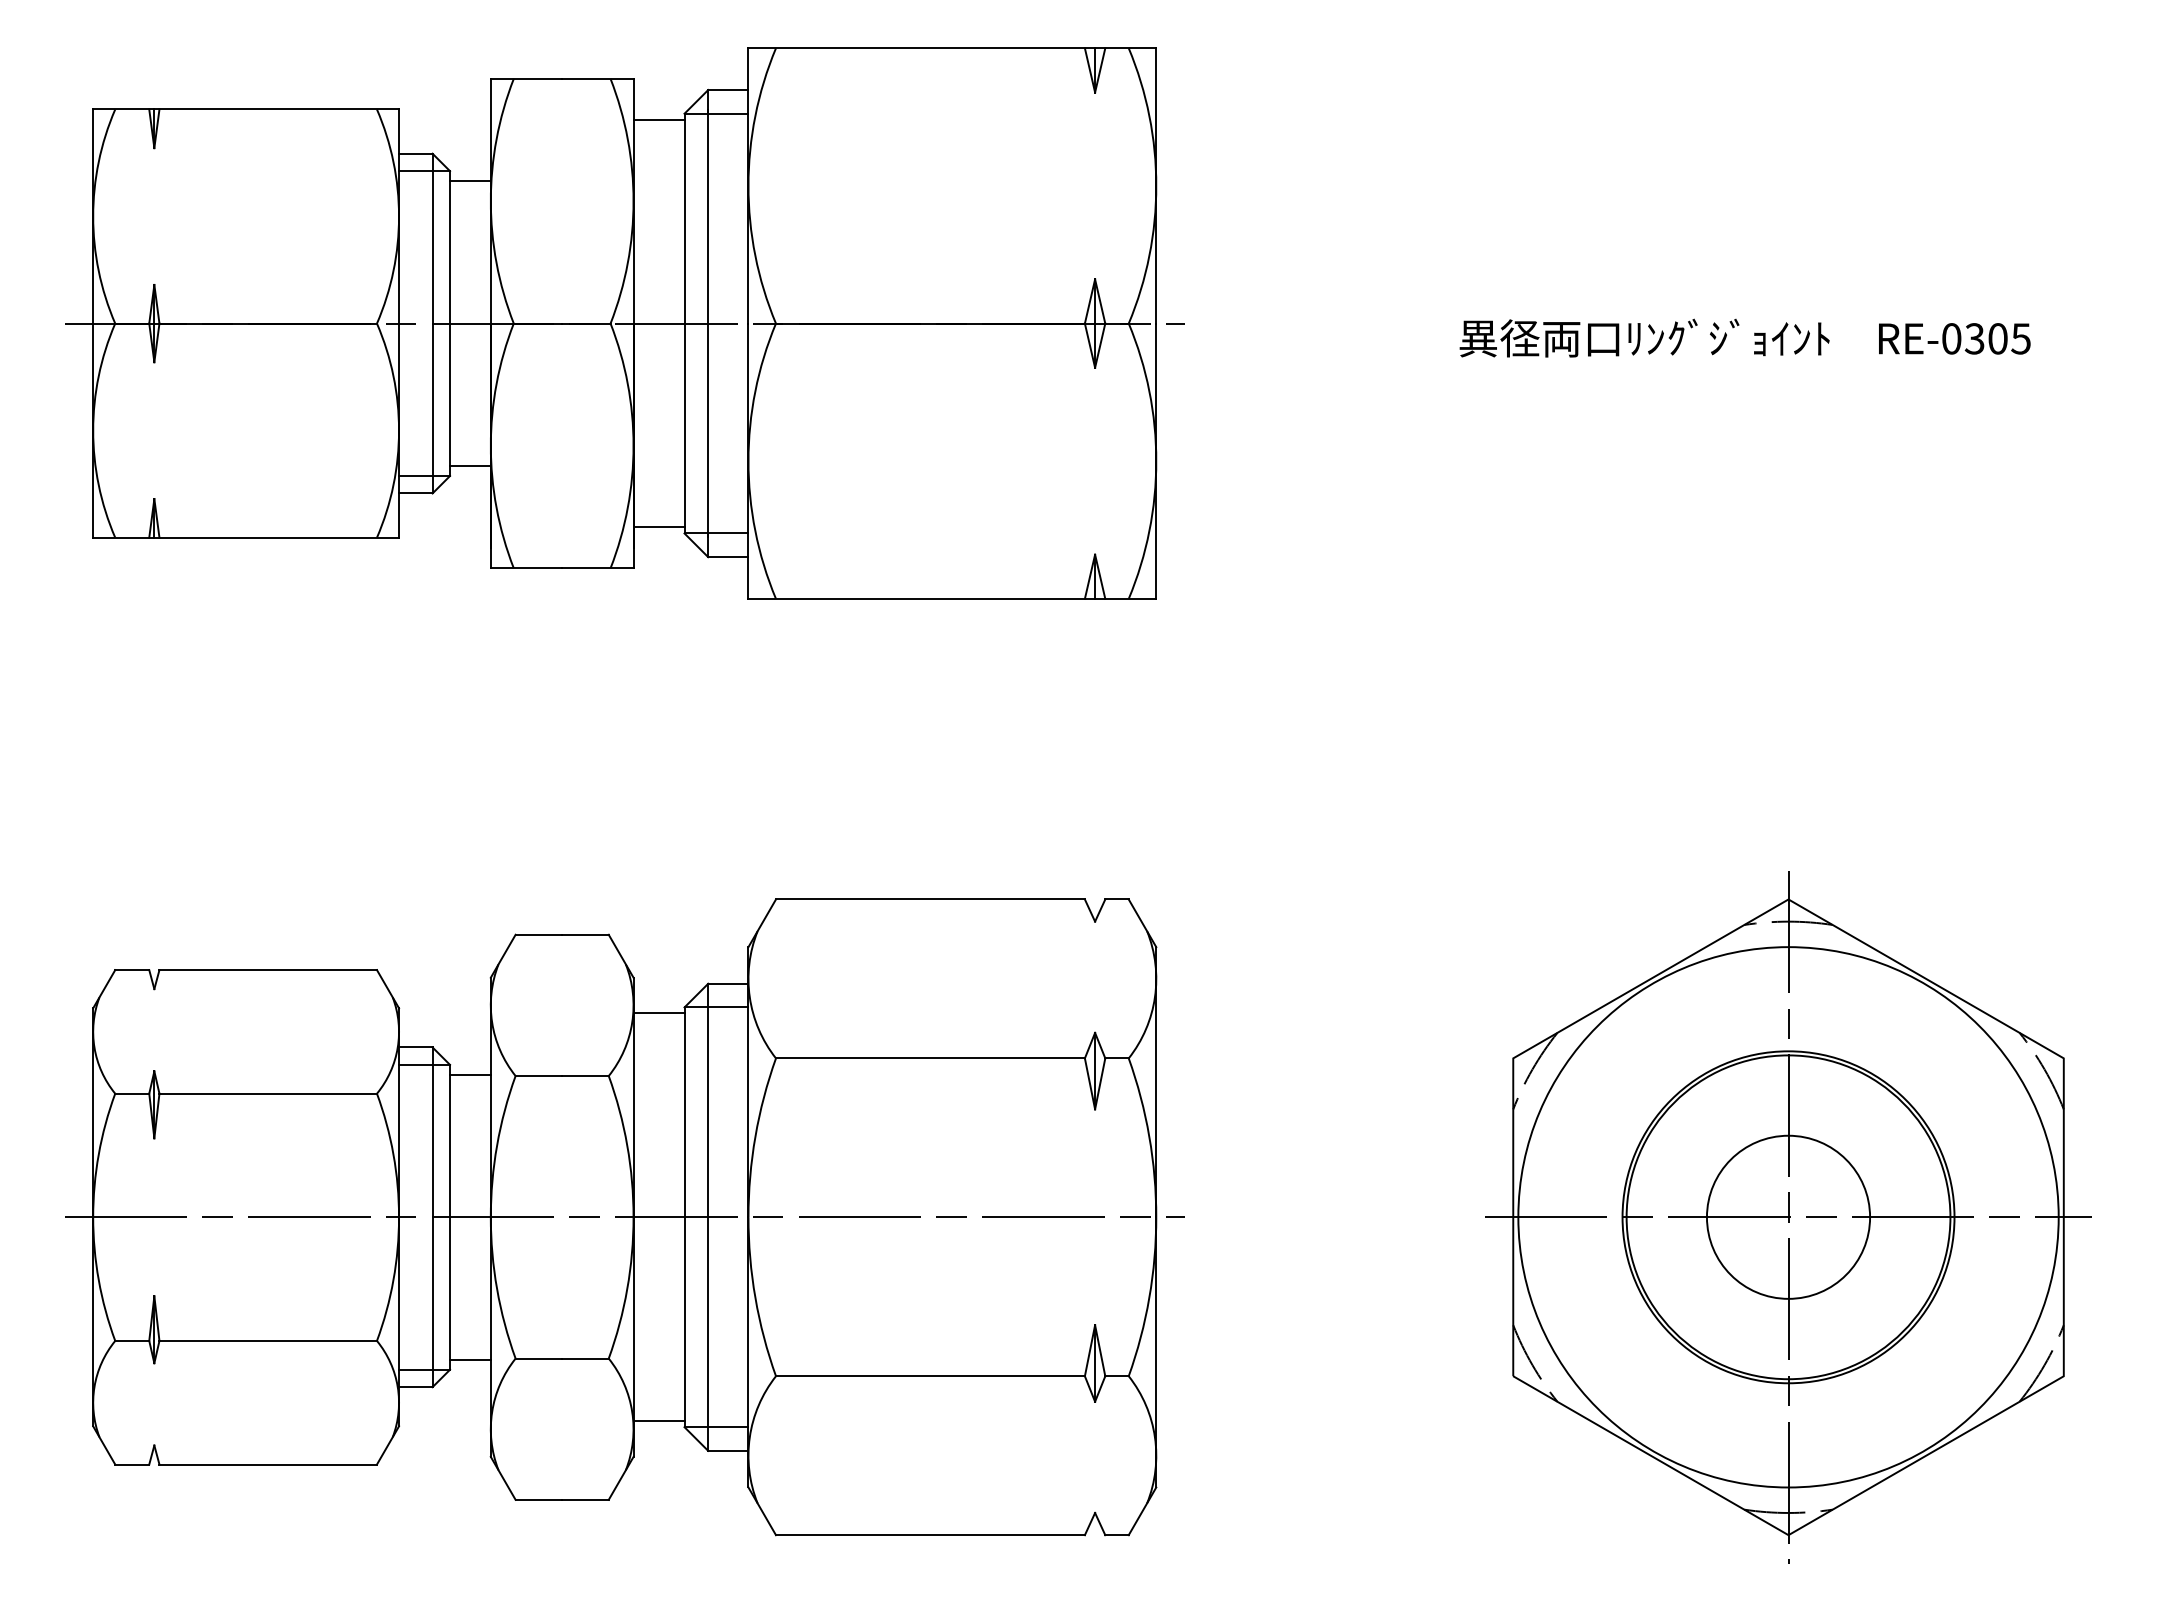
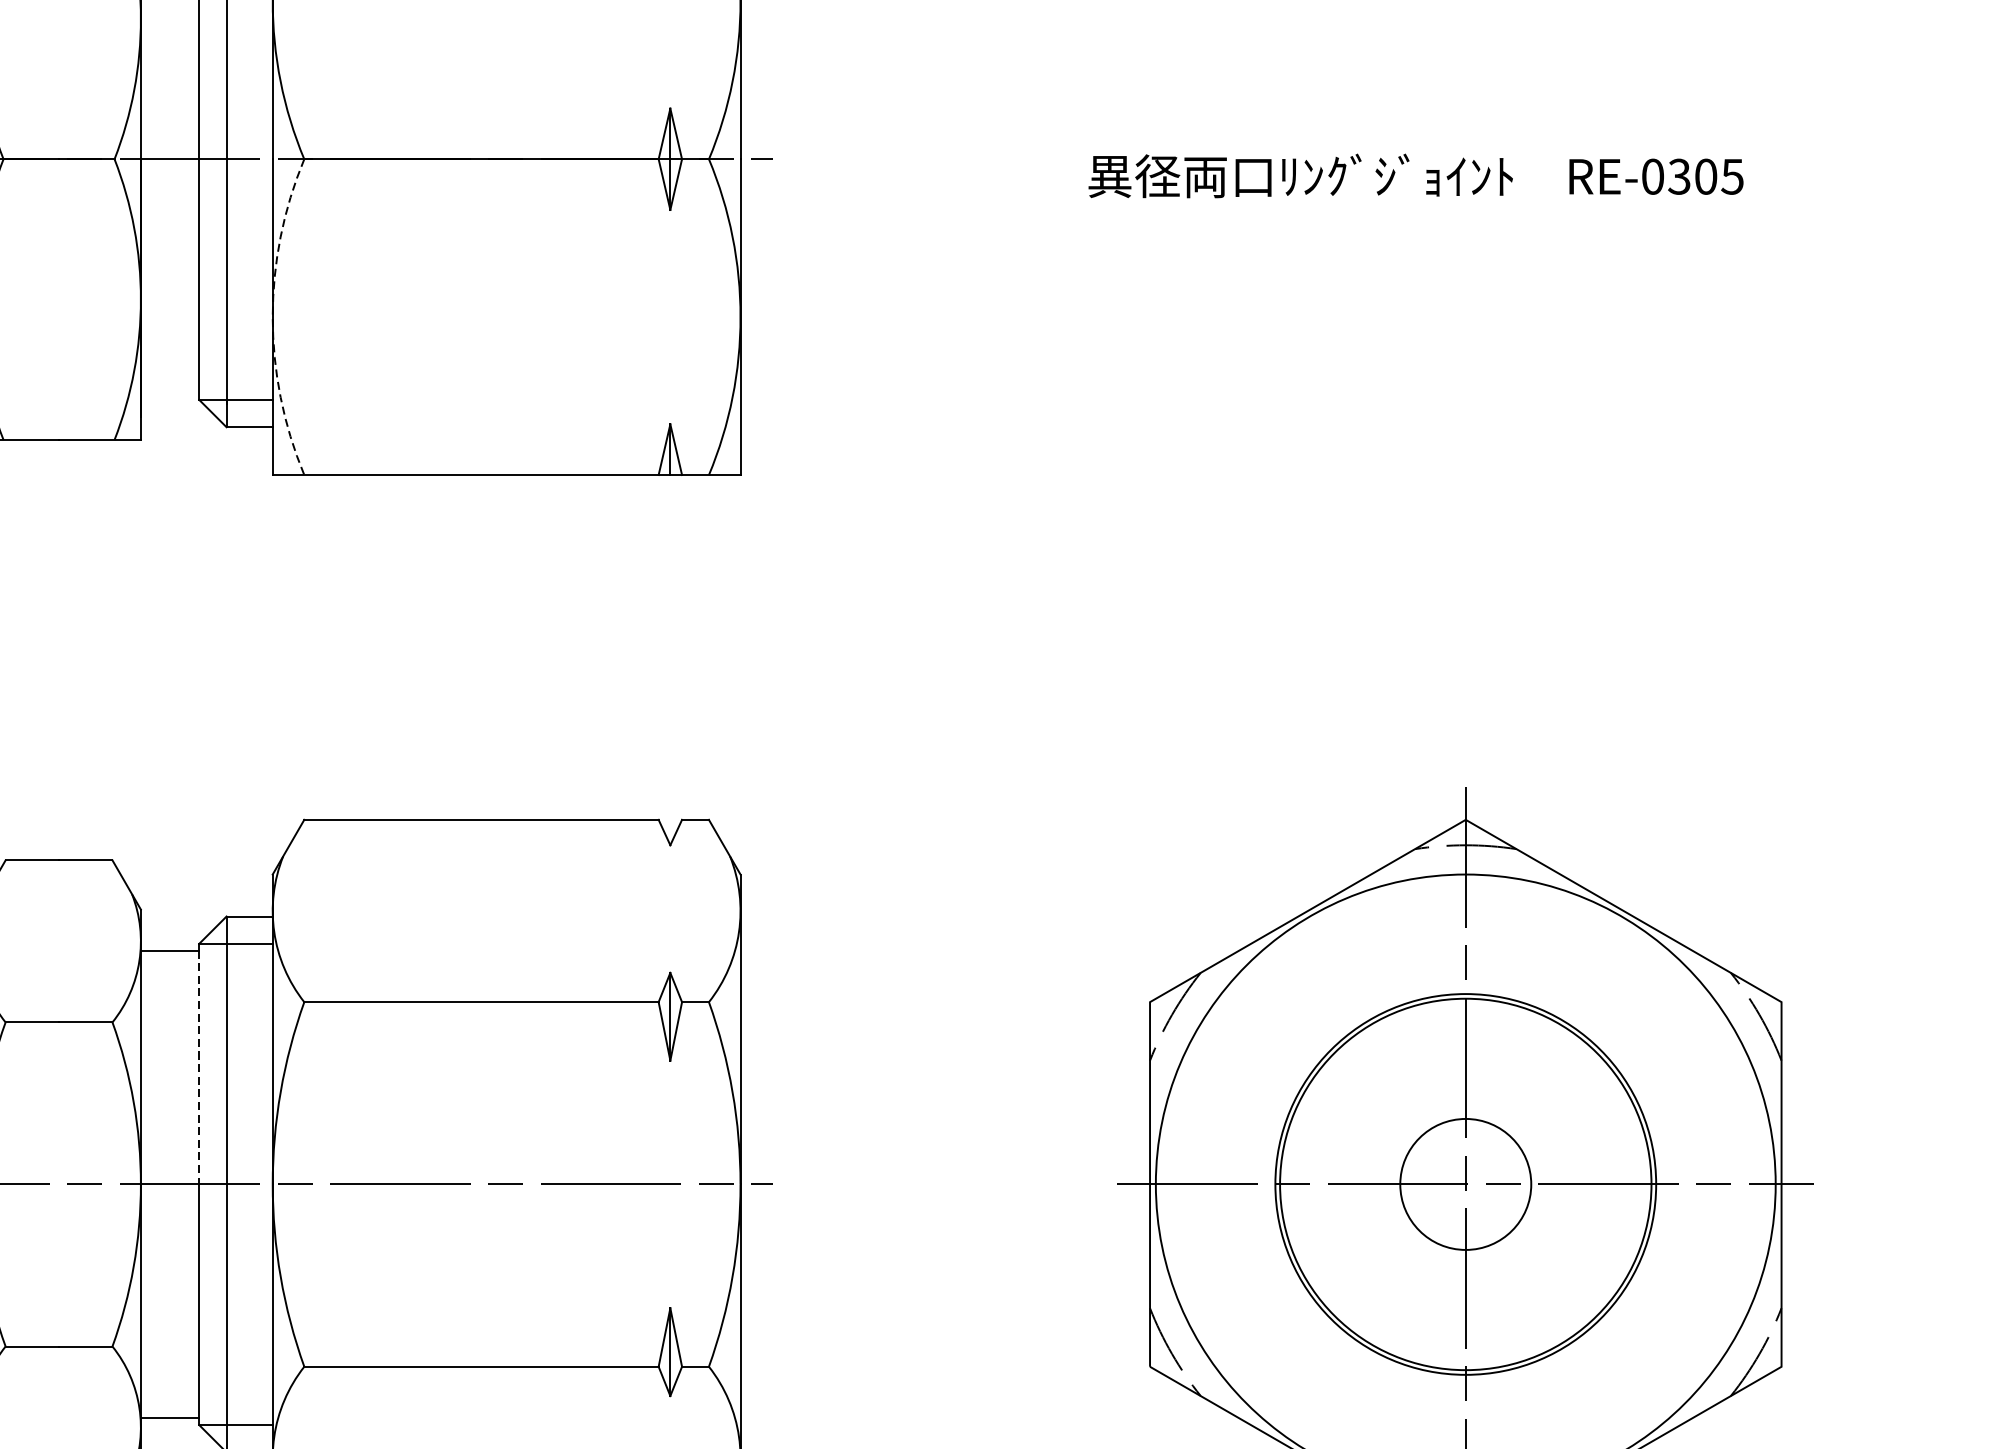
arc: (748, 461) -> (272, 317), solid -> dashed
line: (658, 527) -> (169, 393), removed
line: (684, 1115) -> (199, 1067), solid -> dashed
circle: (1788, 1216) -> (1465, 1183), size x0.7

